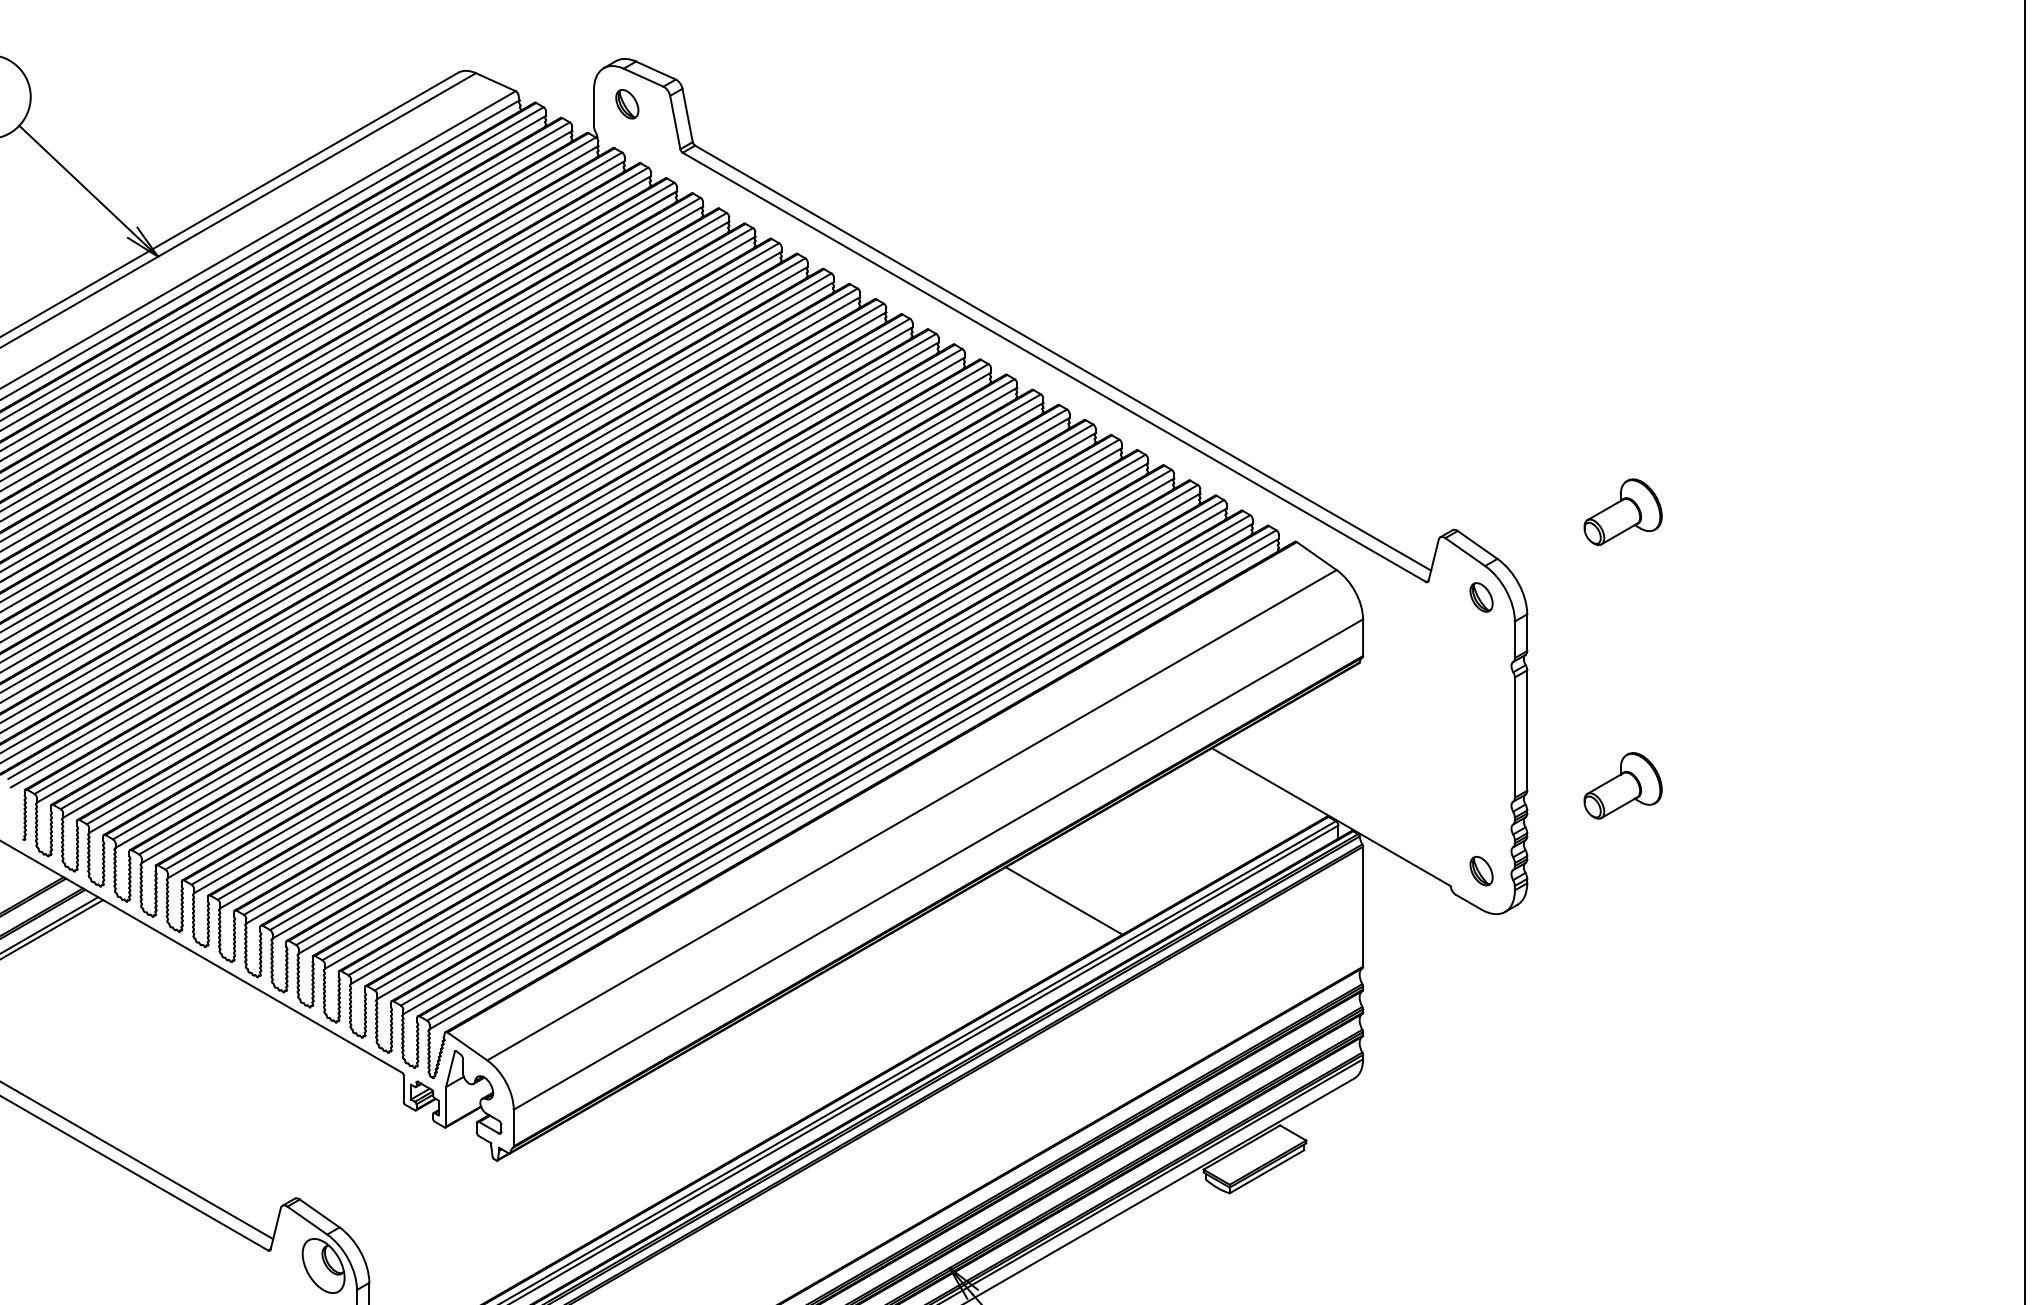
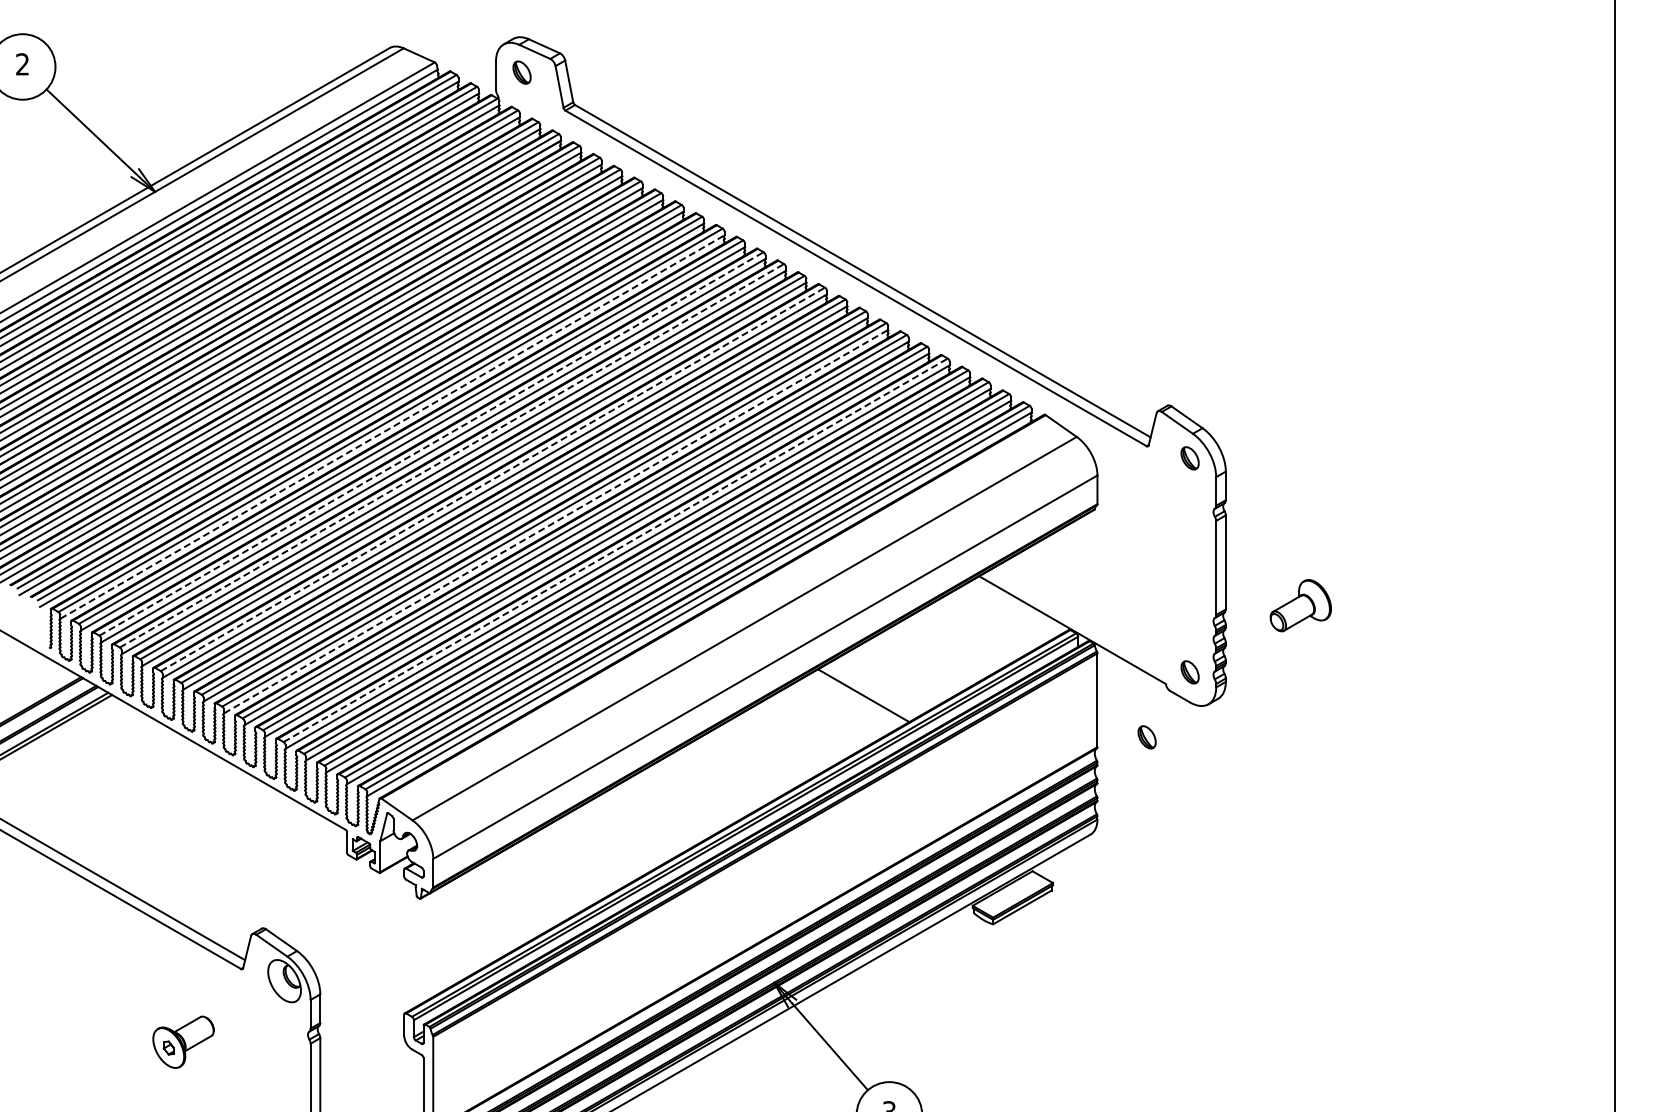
part: (1622, 511) -> (1300, 391), removed
line: (461, 556) -> (392, 426), solid -> dashed
line: (511, 578) -> (431, 443), solid -> dashed
line: (538, 593) -> (452, 455), solid -> dashed
line: (590, 624) -> (493, 479), solid -> dashed
line: (671, 678) -> (556, 521), solid -> dashed
line: (748, 715) -> (616, 550), solid -> dashed
part: (1425, 954) -> (1146, 737), added

